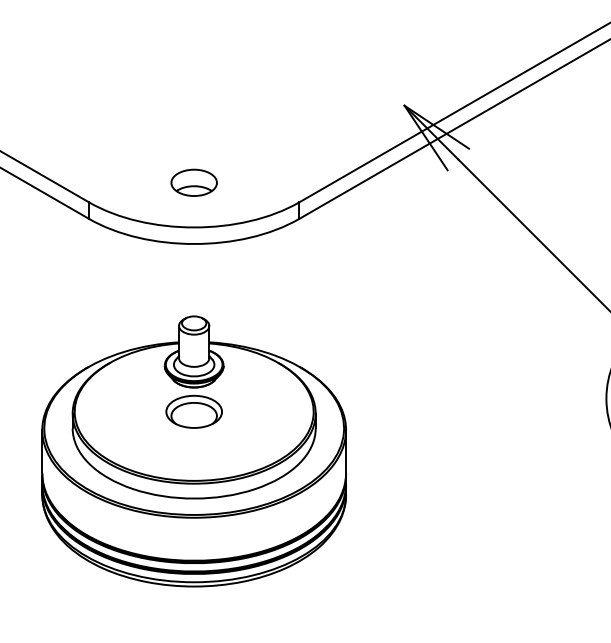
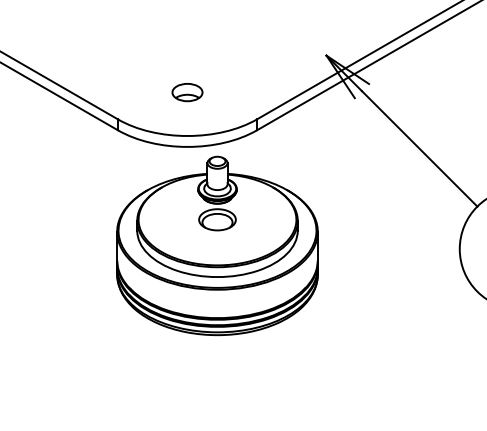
part: (194, 182) -> (187, 92), moved
part: (194, 450) -> (217, 245), moved

